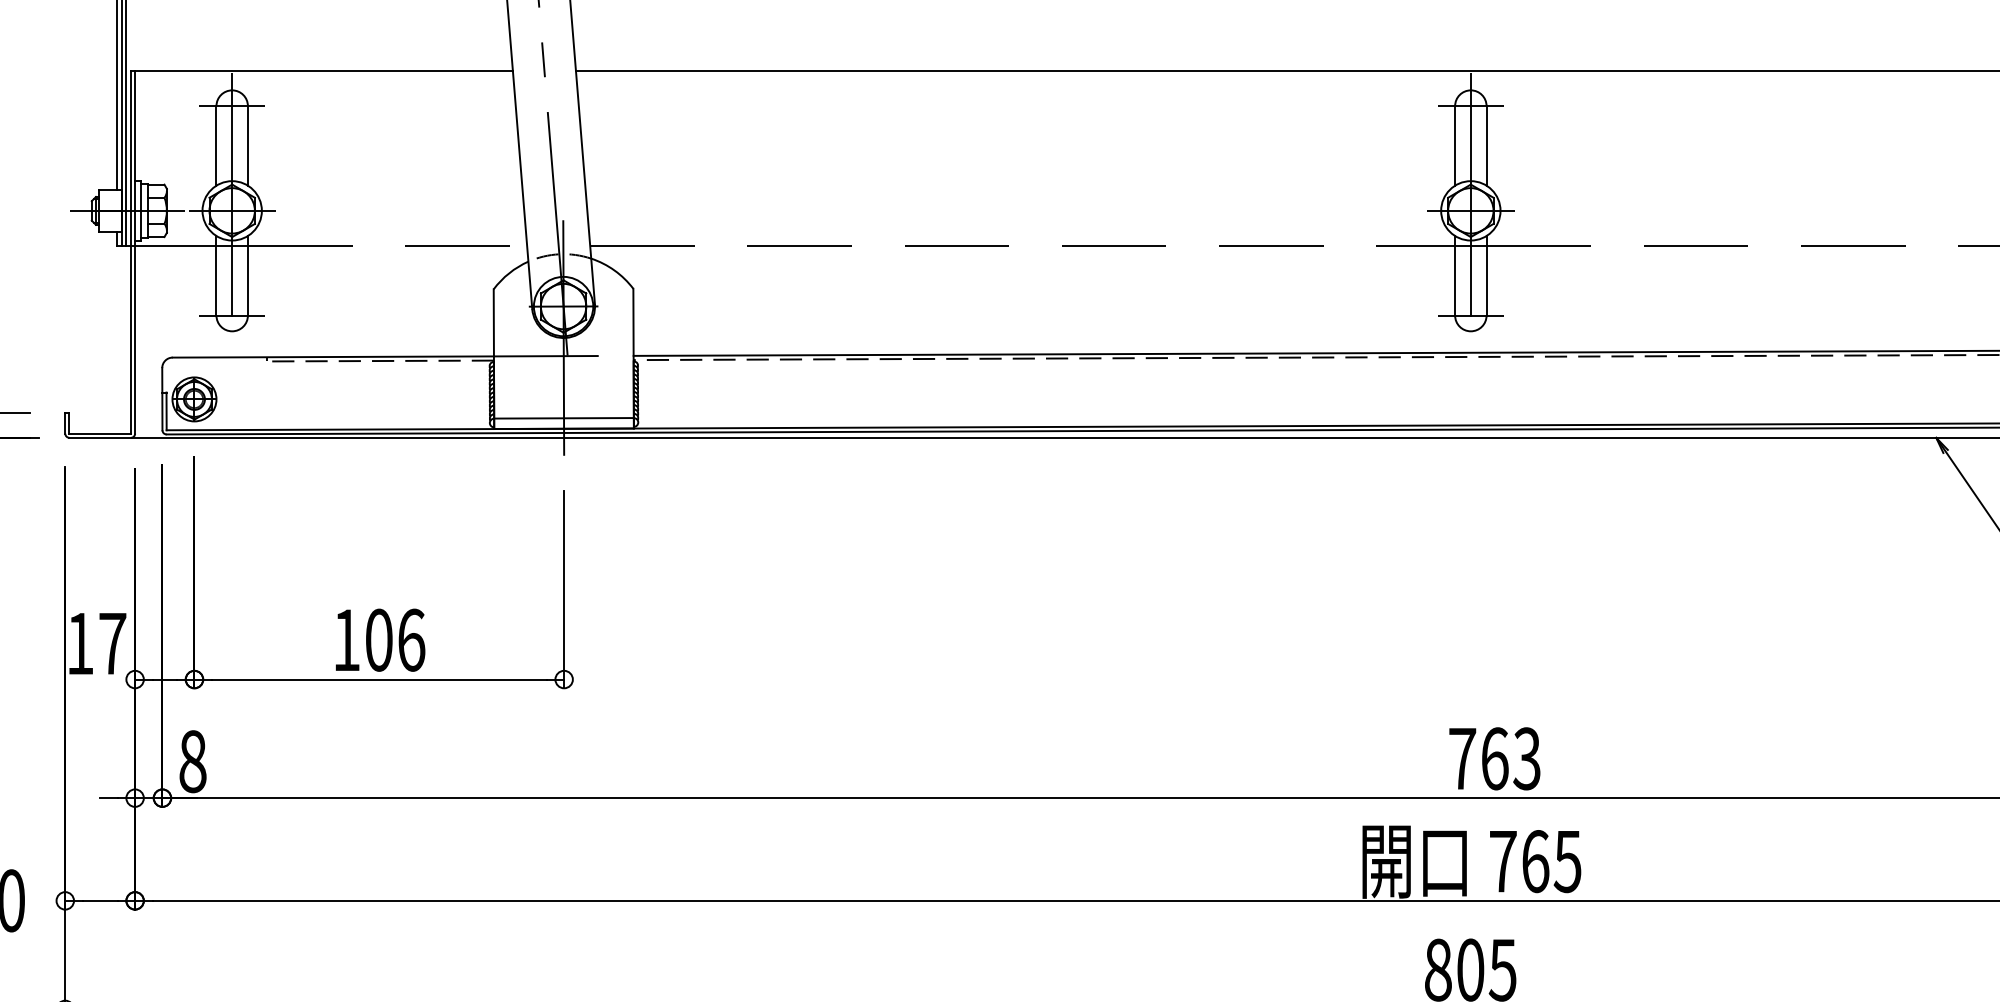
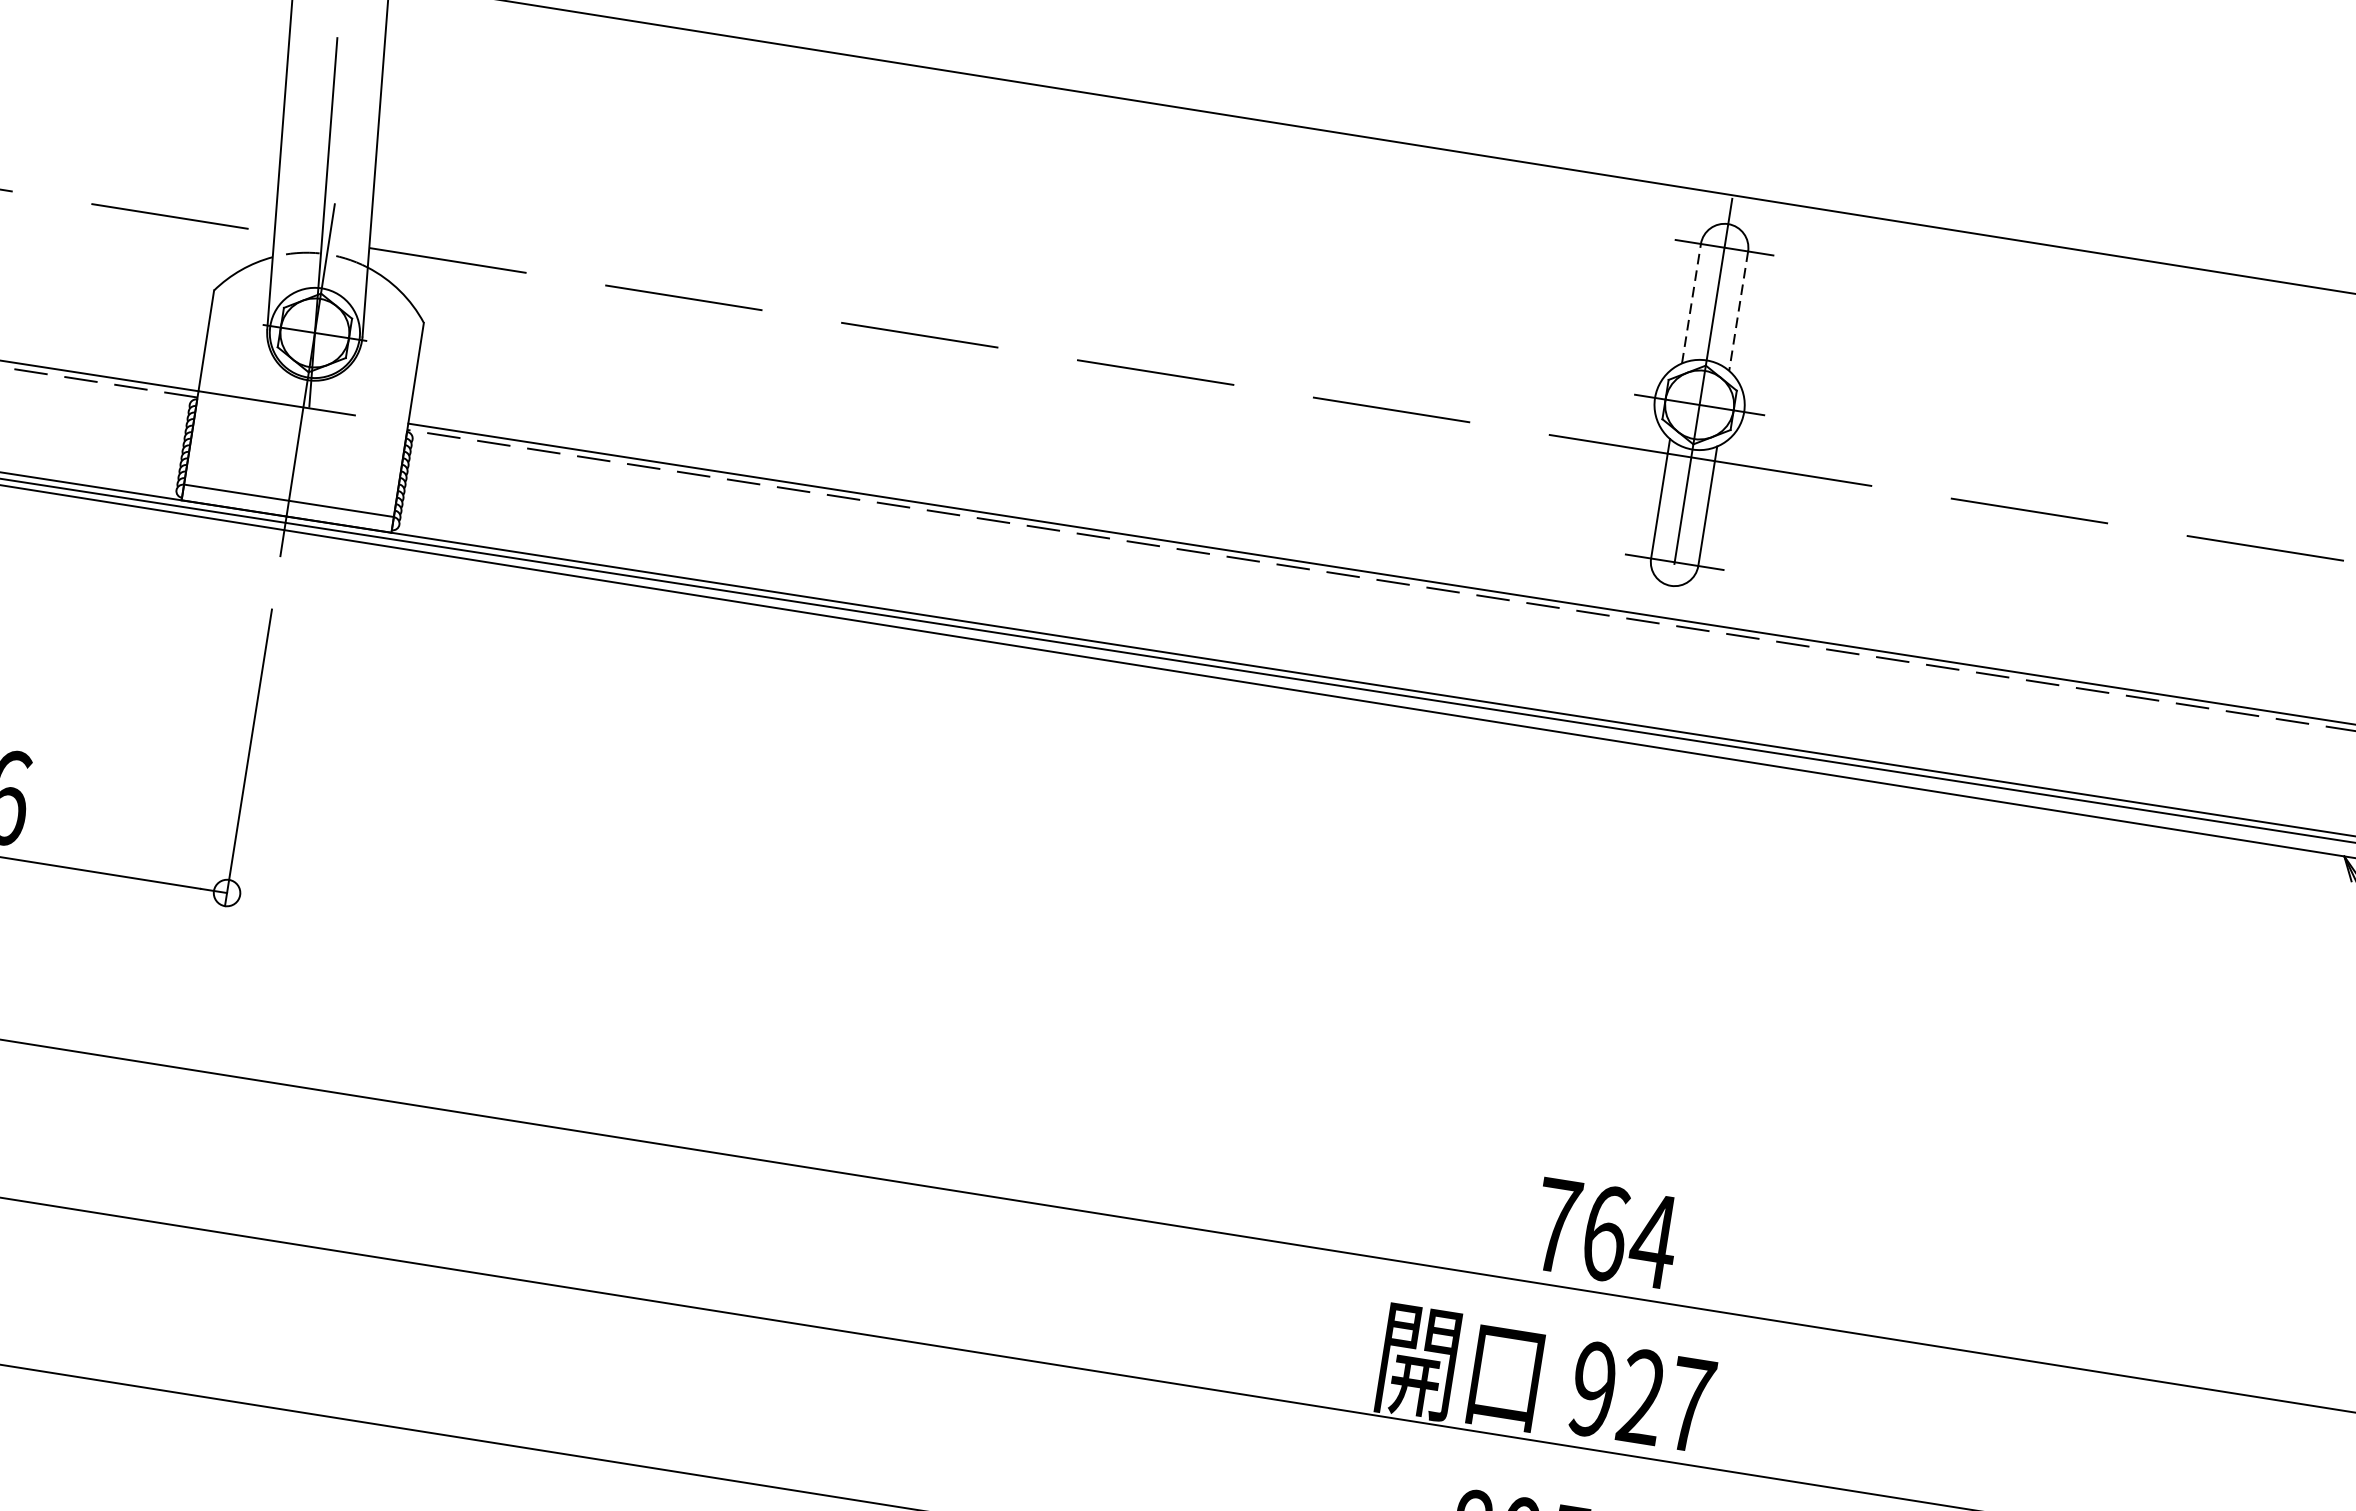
line: (1455, 145) -> (1692, 303), solid -> dashed
line: (1486, 145) -> (1738, 310), solid -> dashed
text: (1526, 758) -> (1652, 1240), 763 -> 764
text: (1535, 861) -> (1641, 1397), 765 -> 927

